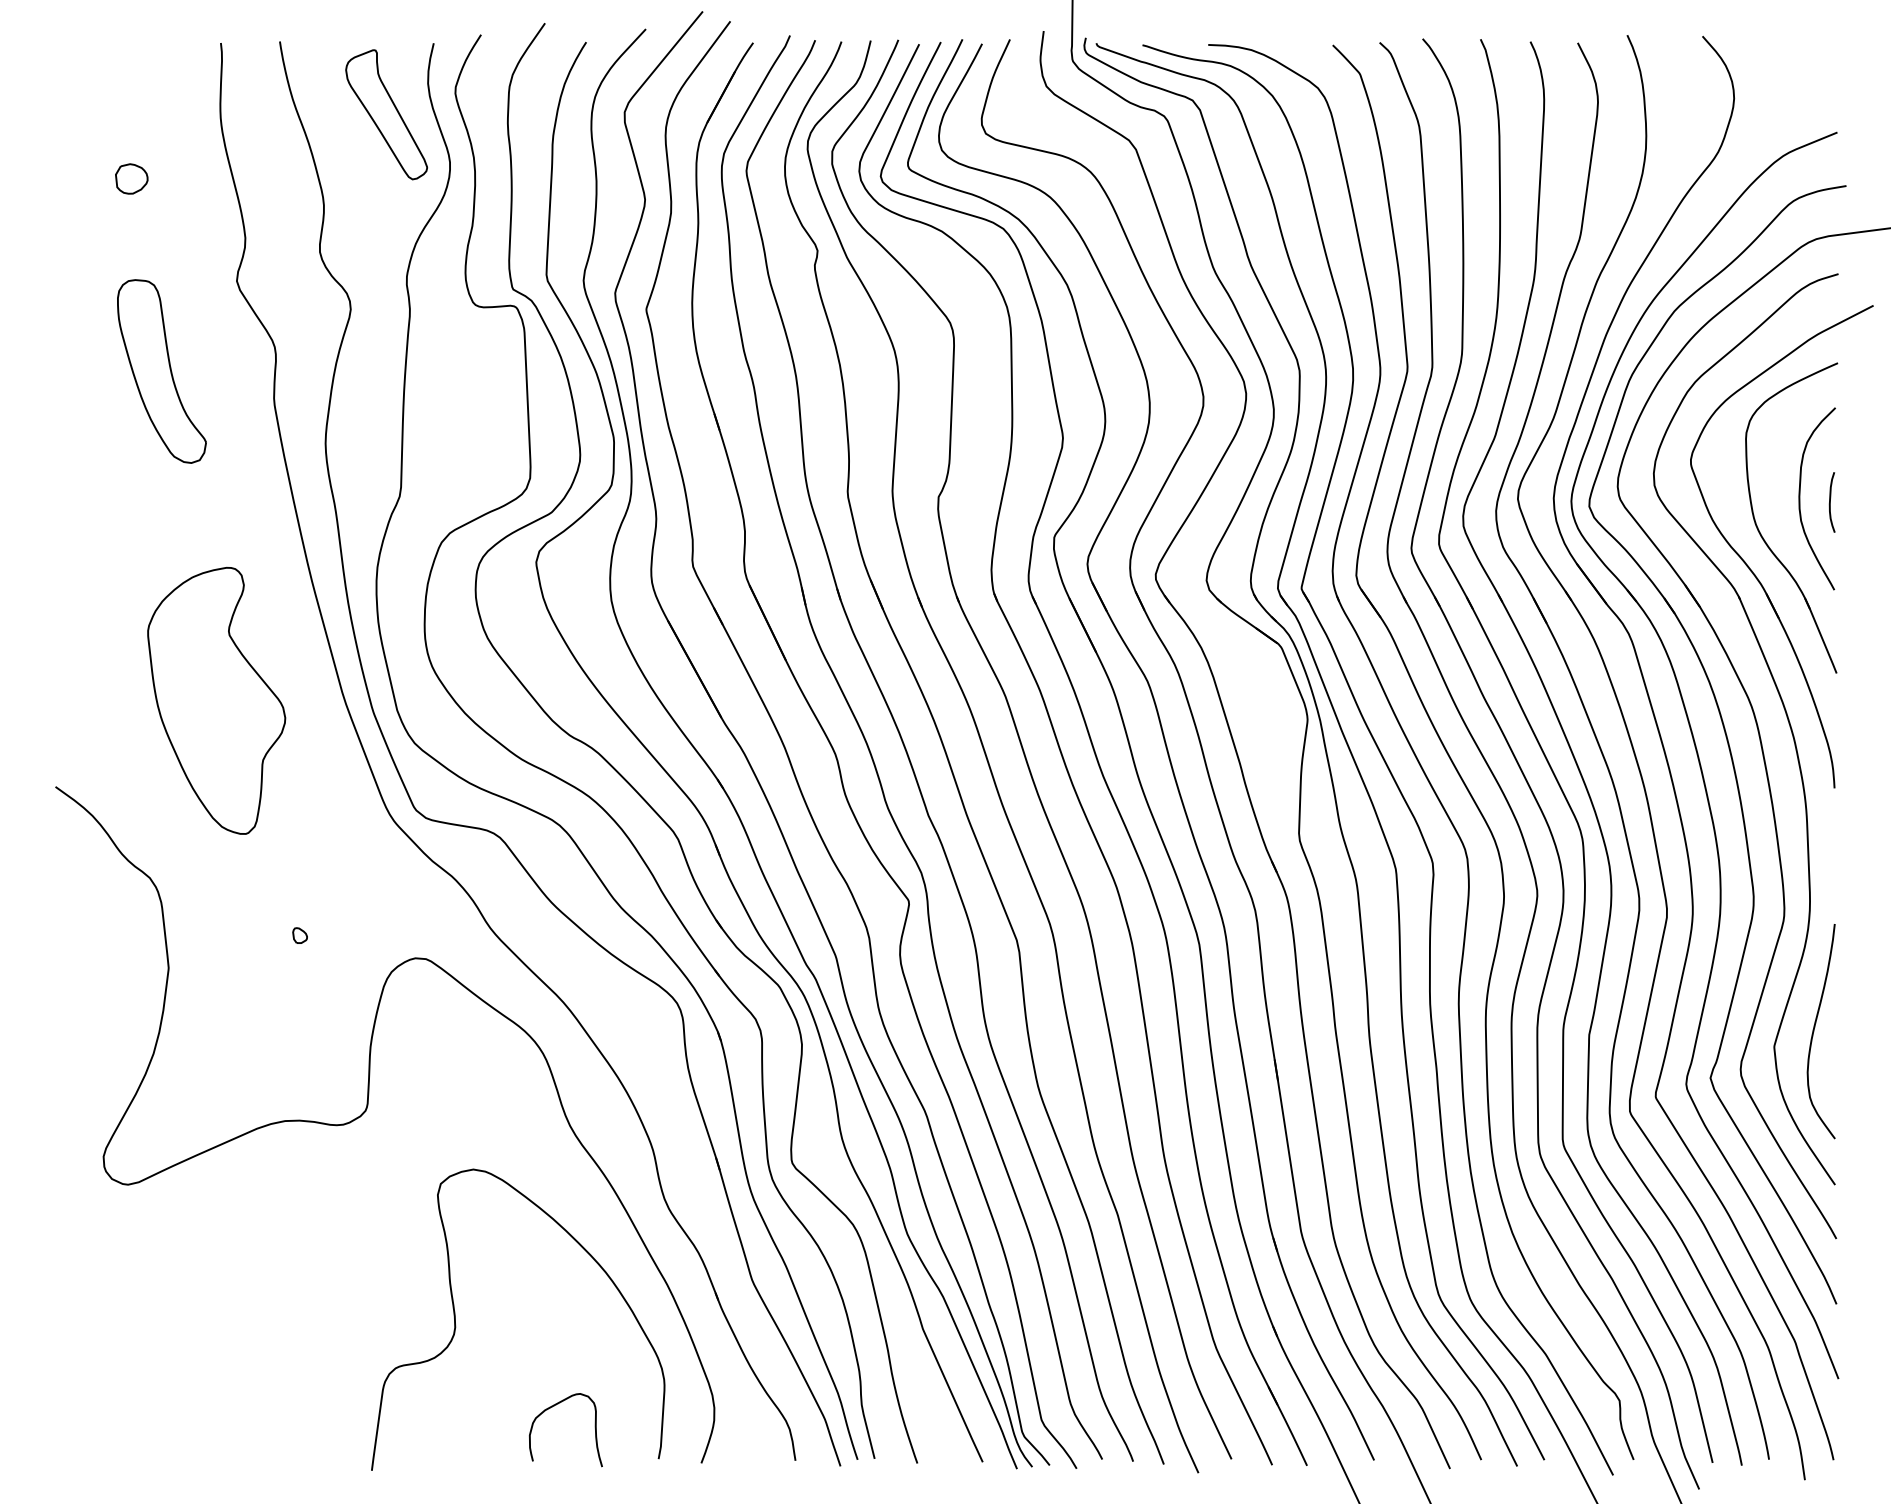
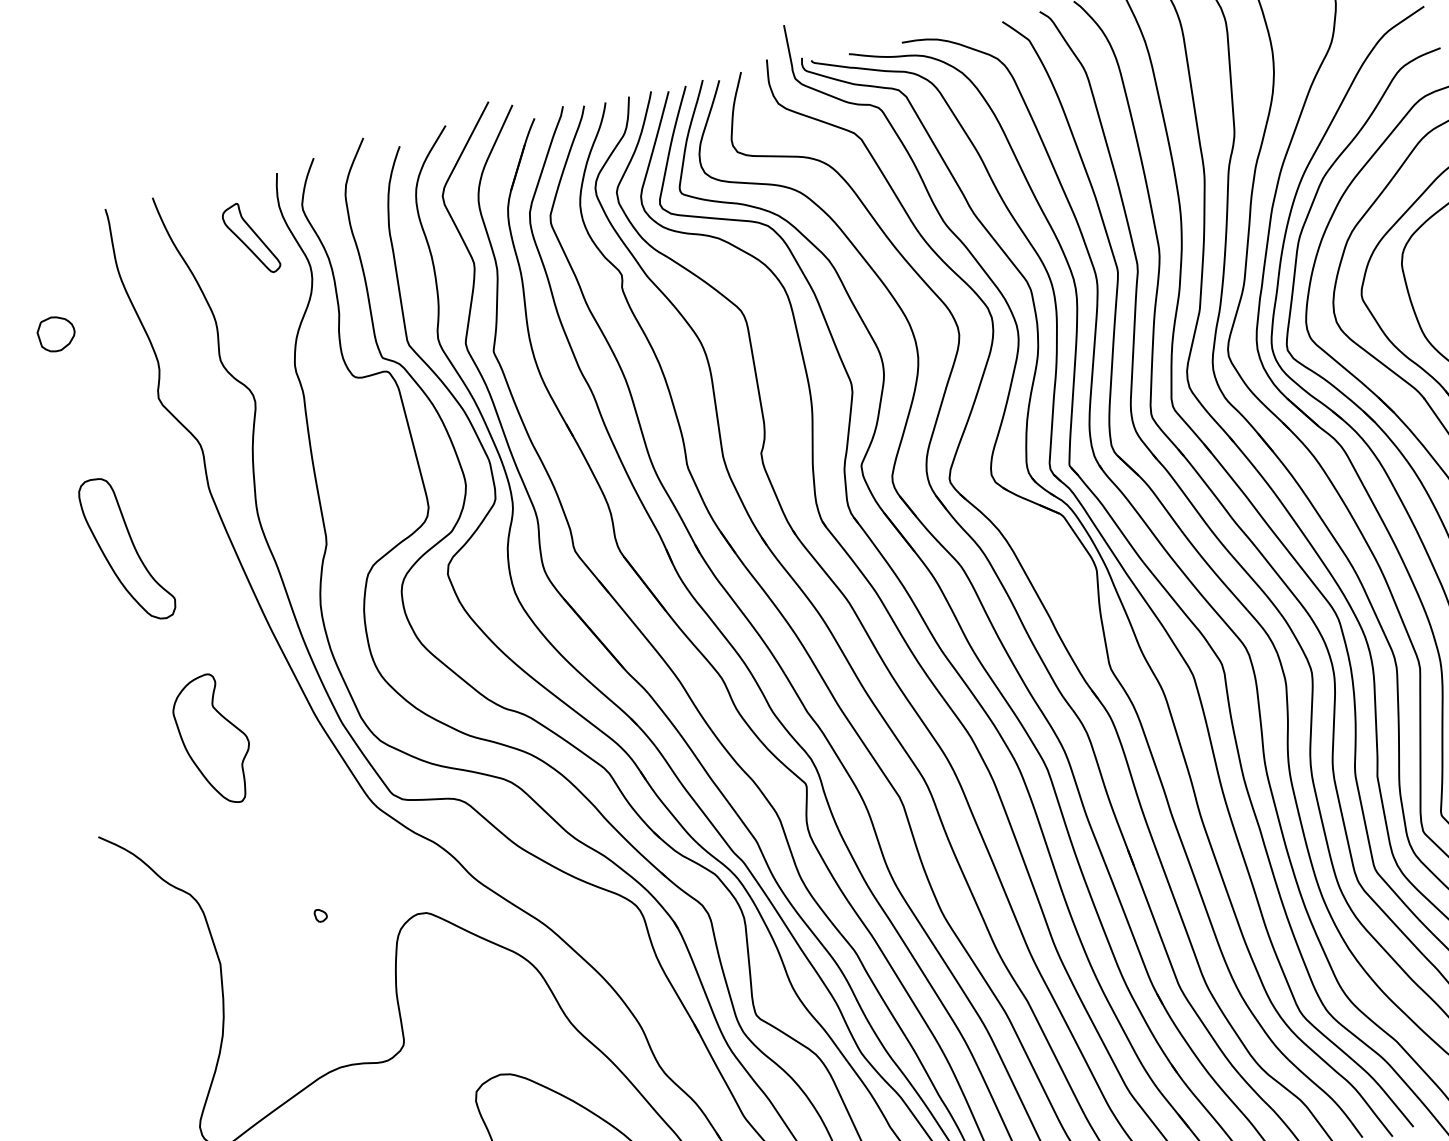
part: (386, 114) -> (250, 238), size x0.7
part: (131, 178) -> (56, 333), size x1.4
part: (161, 371) -> (126, 549), moved
part: (216, 700) -> (213, 740), size x0.6

